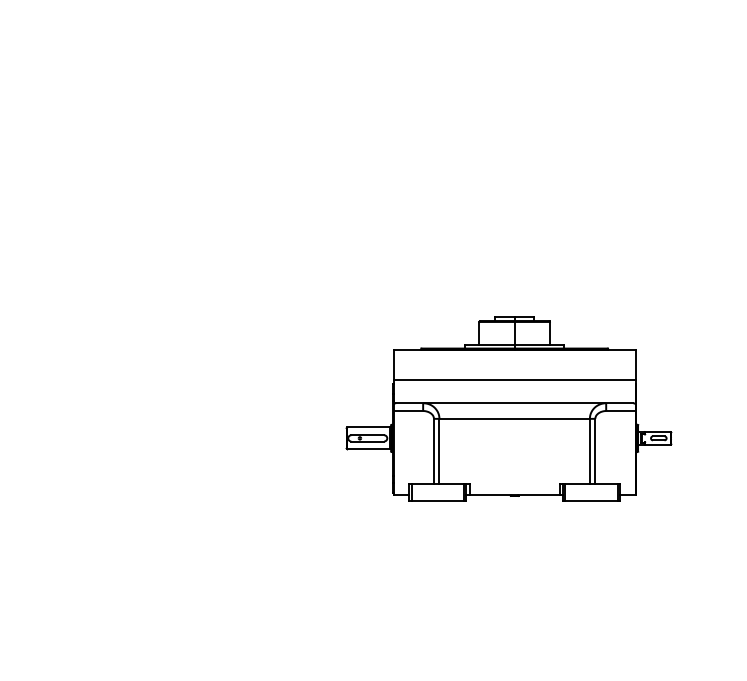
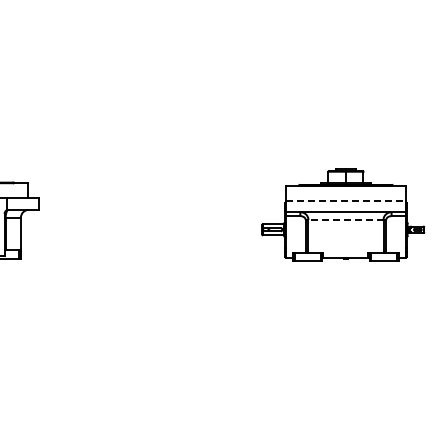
line: (515, 379) -> (346, 200), solid -> dashed
line: (513, 419) -> (345, 220), solid -> dashed

